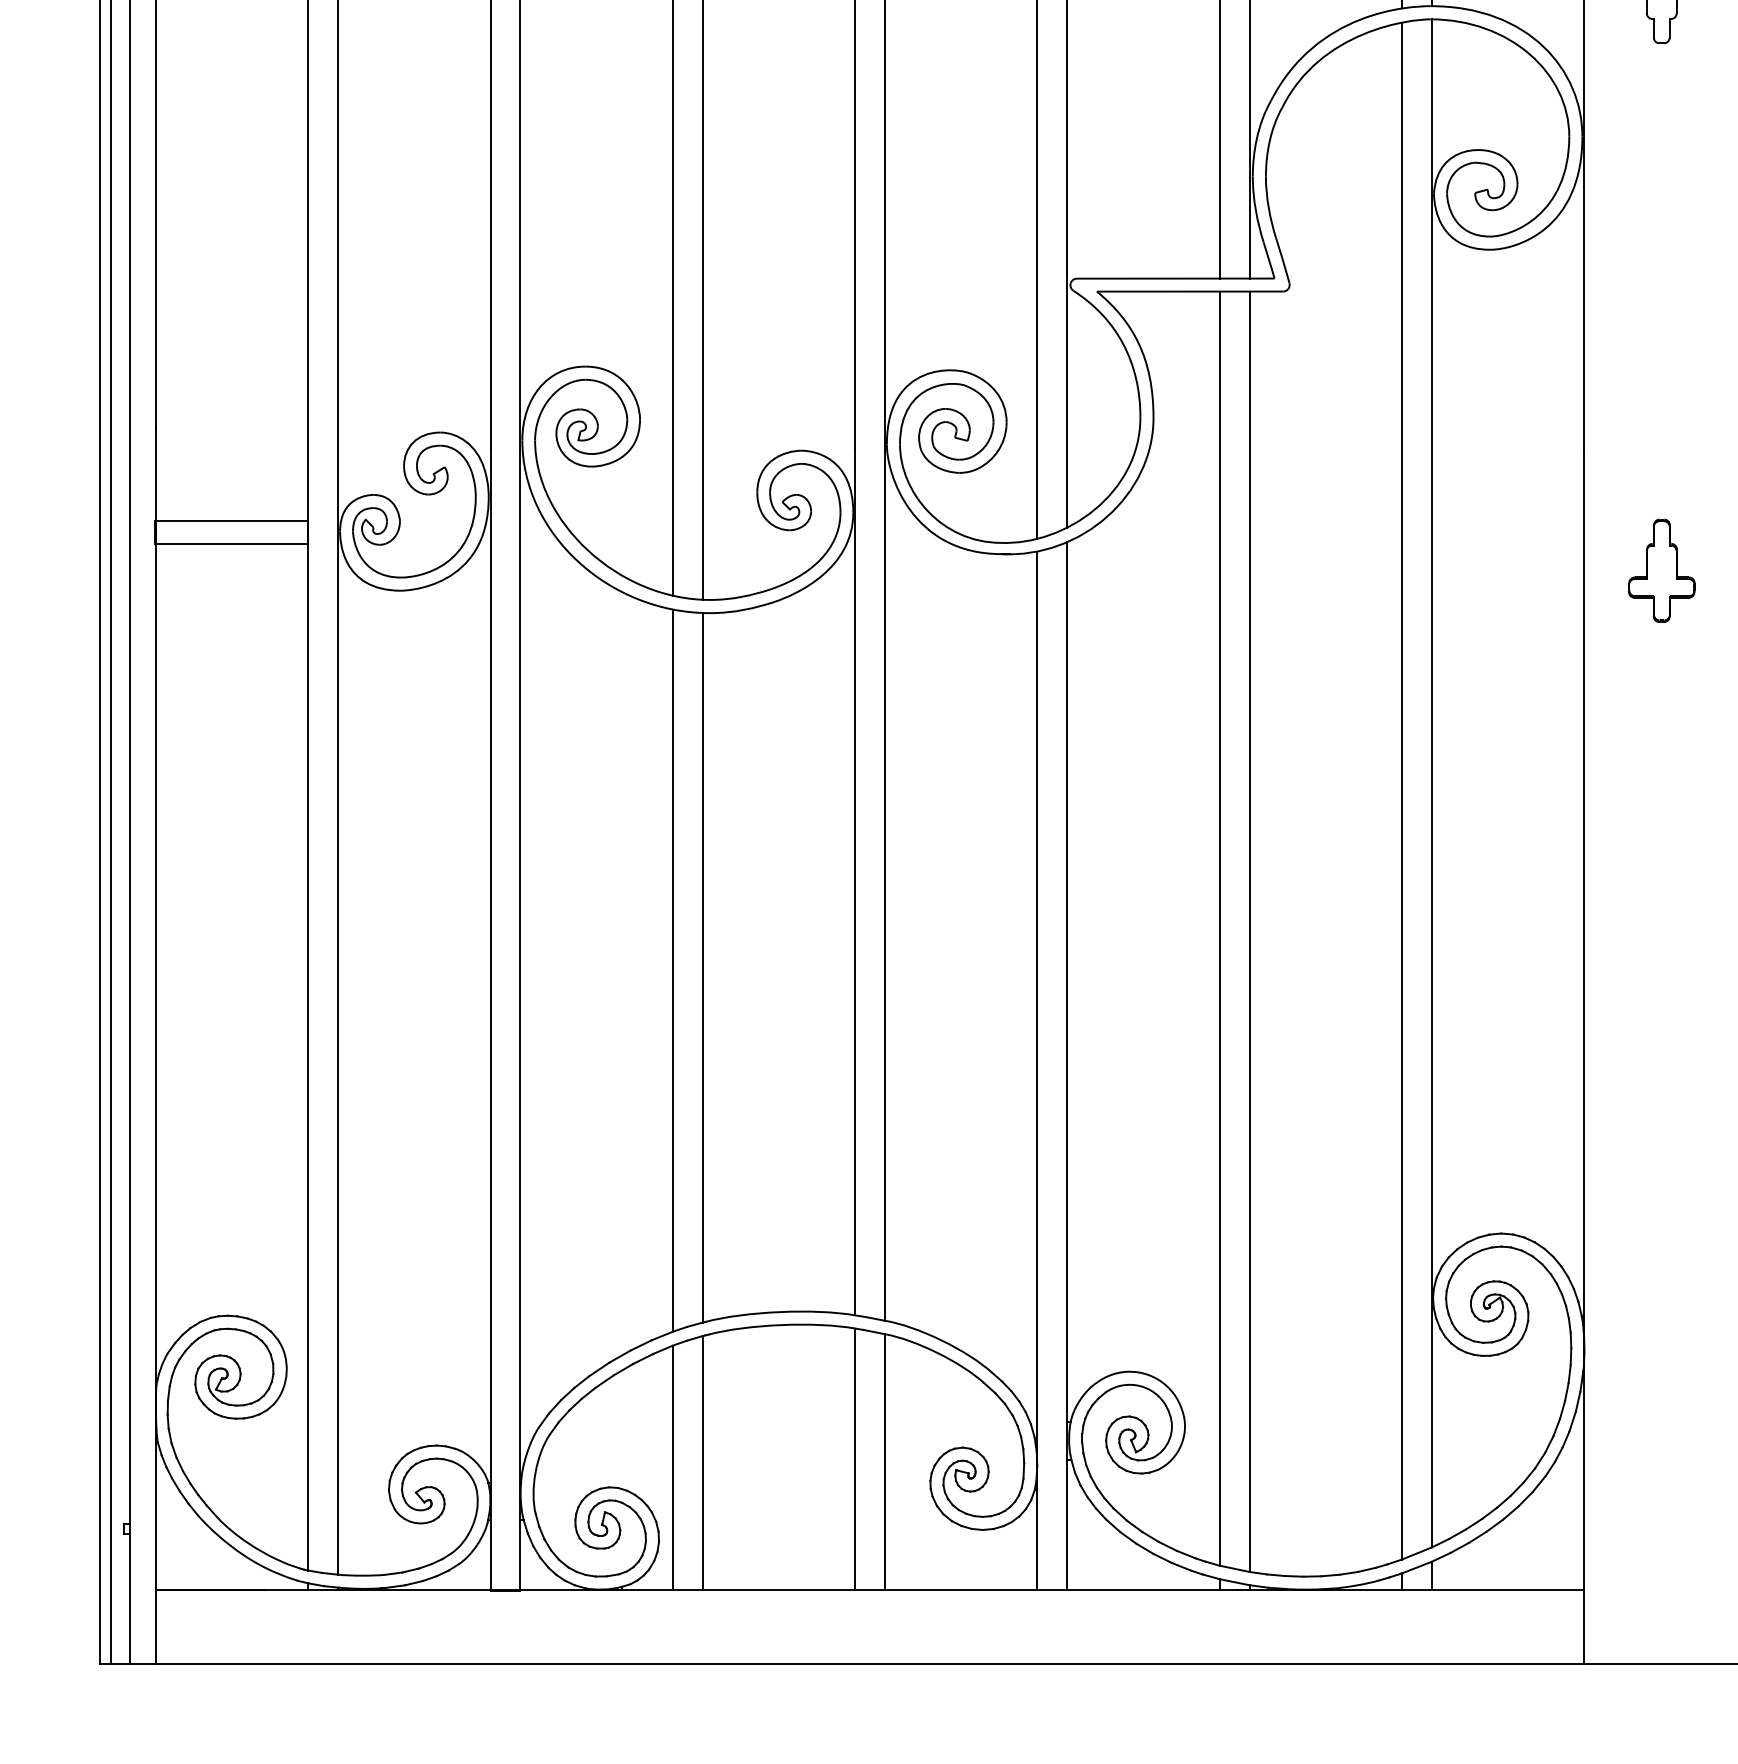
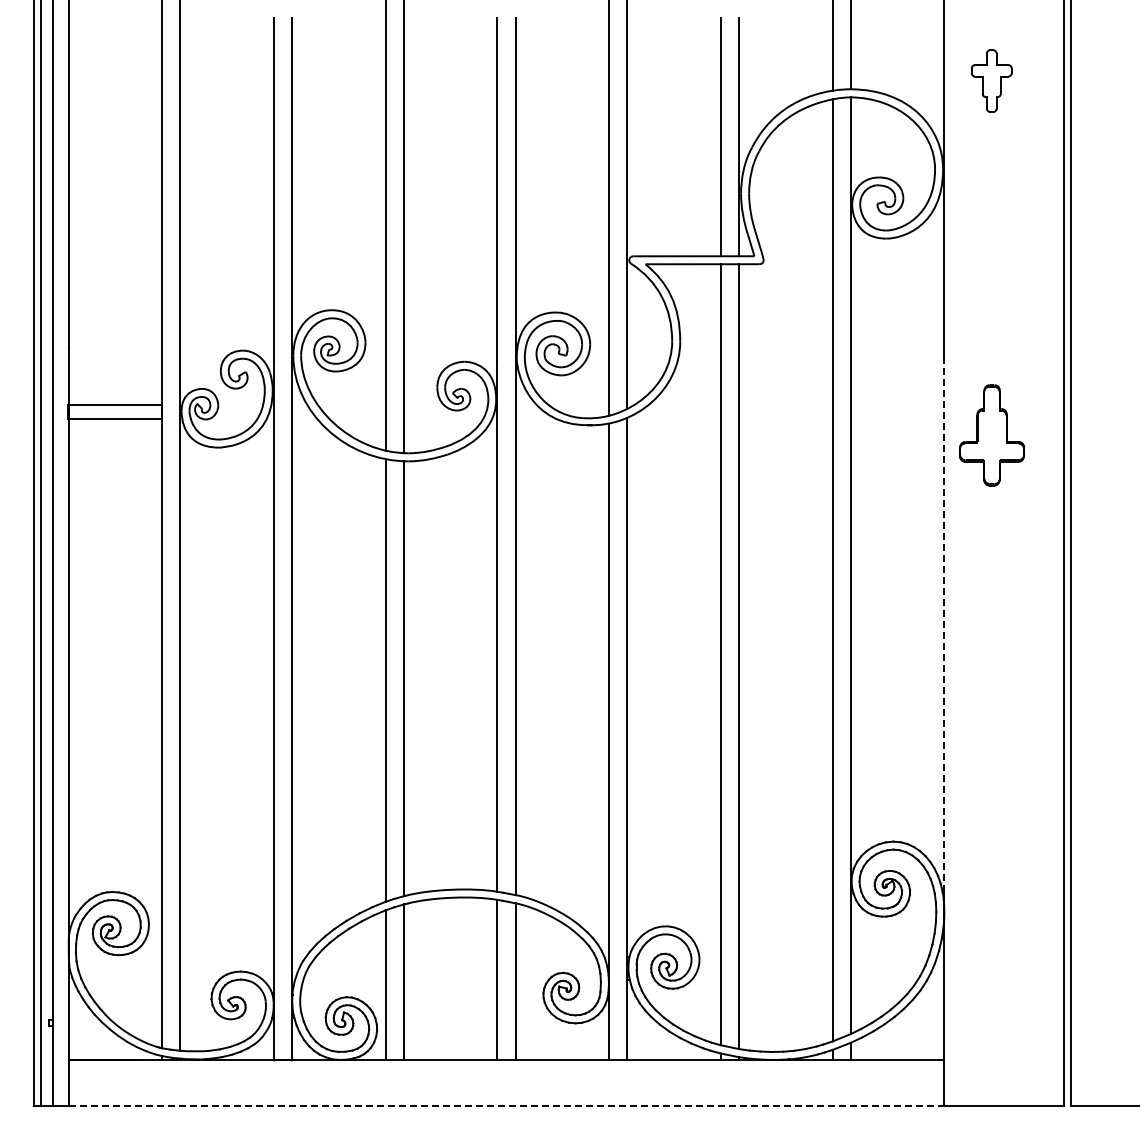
part: (1661, 570) -> (991, 435), size x1.6
line: (1584, 882) -> (944, 626), solid -> dashed
line: (870, 1663) -> (506, 1105), solid -> dashed

